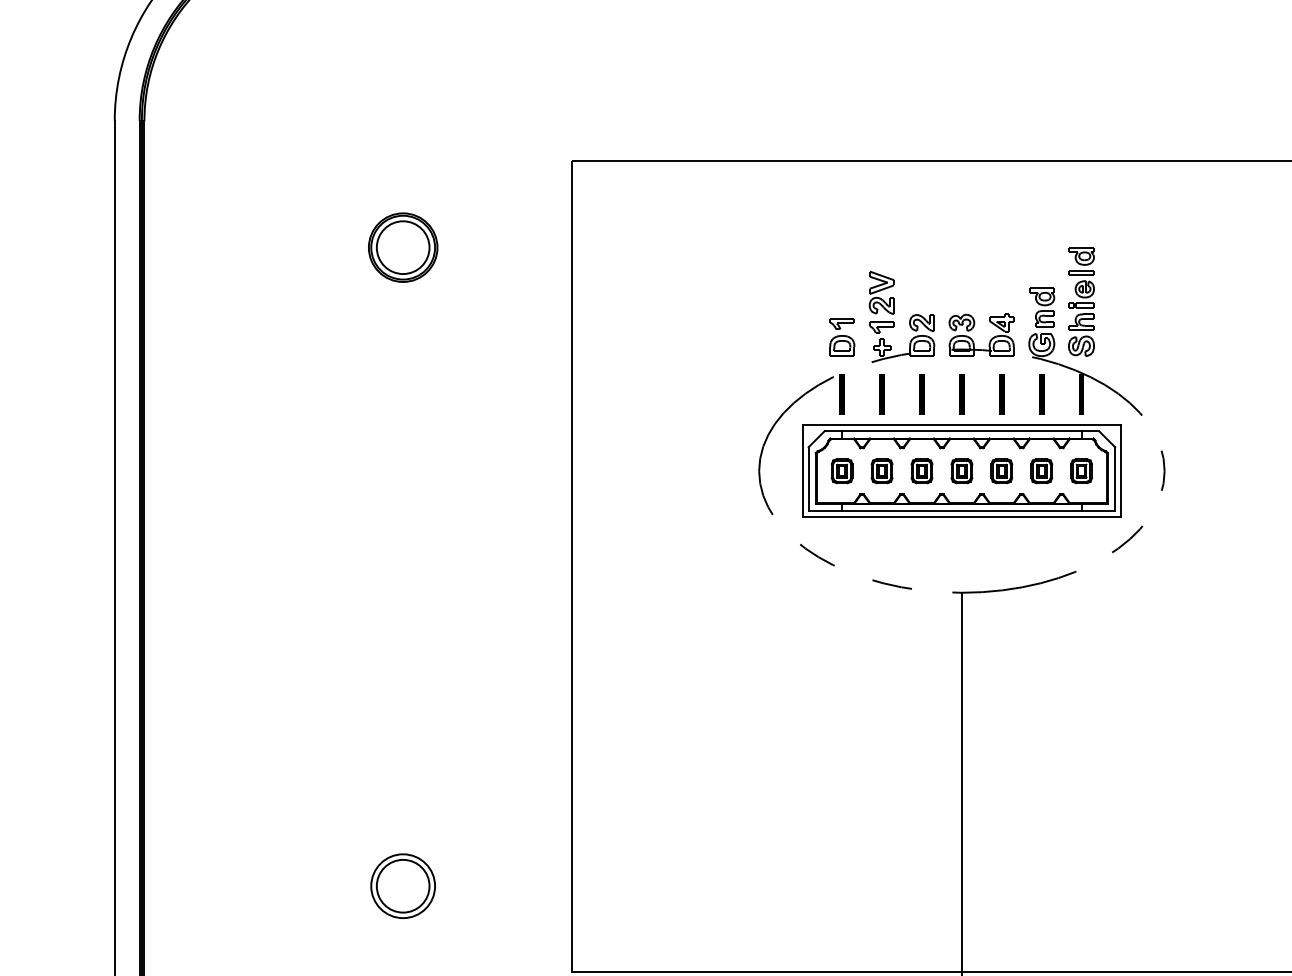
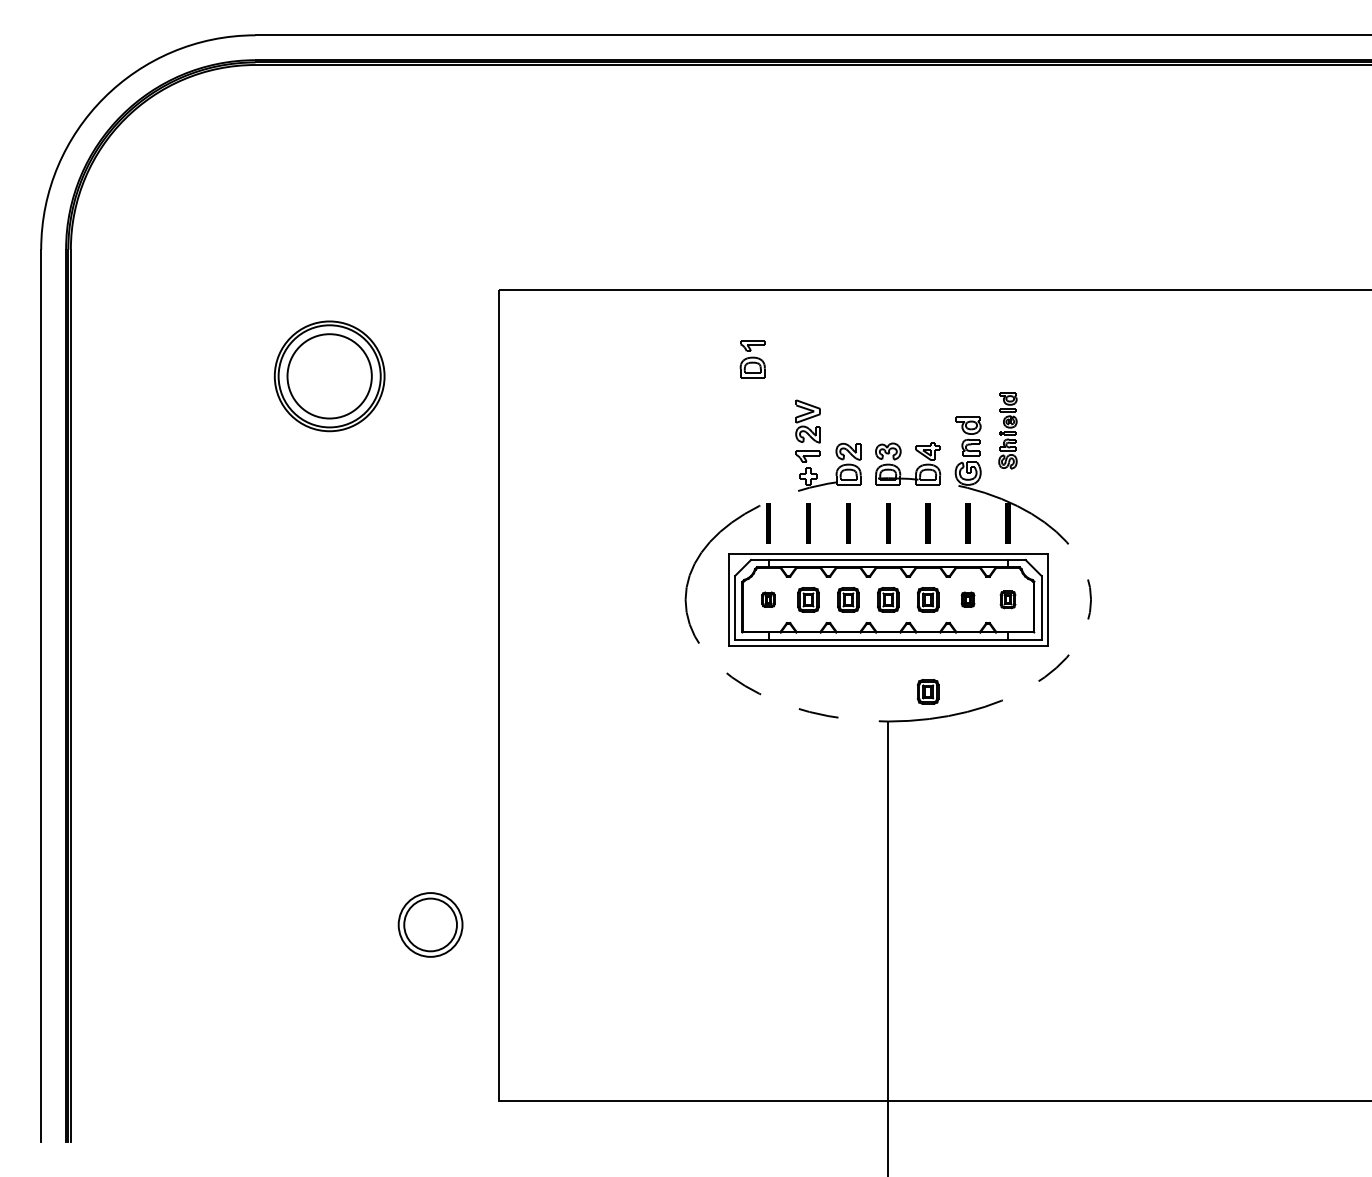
part: (403, 247) -> (329, 376), size x1.6
part: (1081, 301) -> (1007, 430), size x0.7
part: (842, 337) -> (752, 359), moved
part: (842, 470) -> (768, 599), size x0.6
part: (1041, 470) -> (967, 599), size x0.6
part: (1081, 470) -> (1007, 599), size x0.7
part: (1001, 562) -> (927, 691), added
part: (403, 885) -> (430, 924), moved

